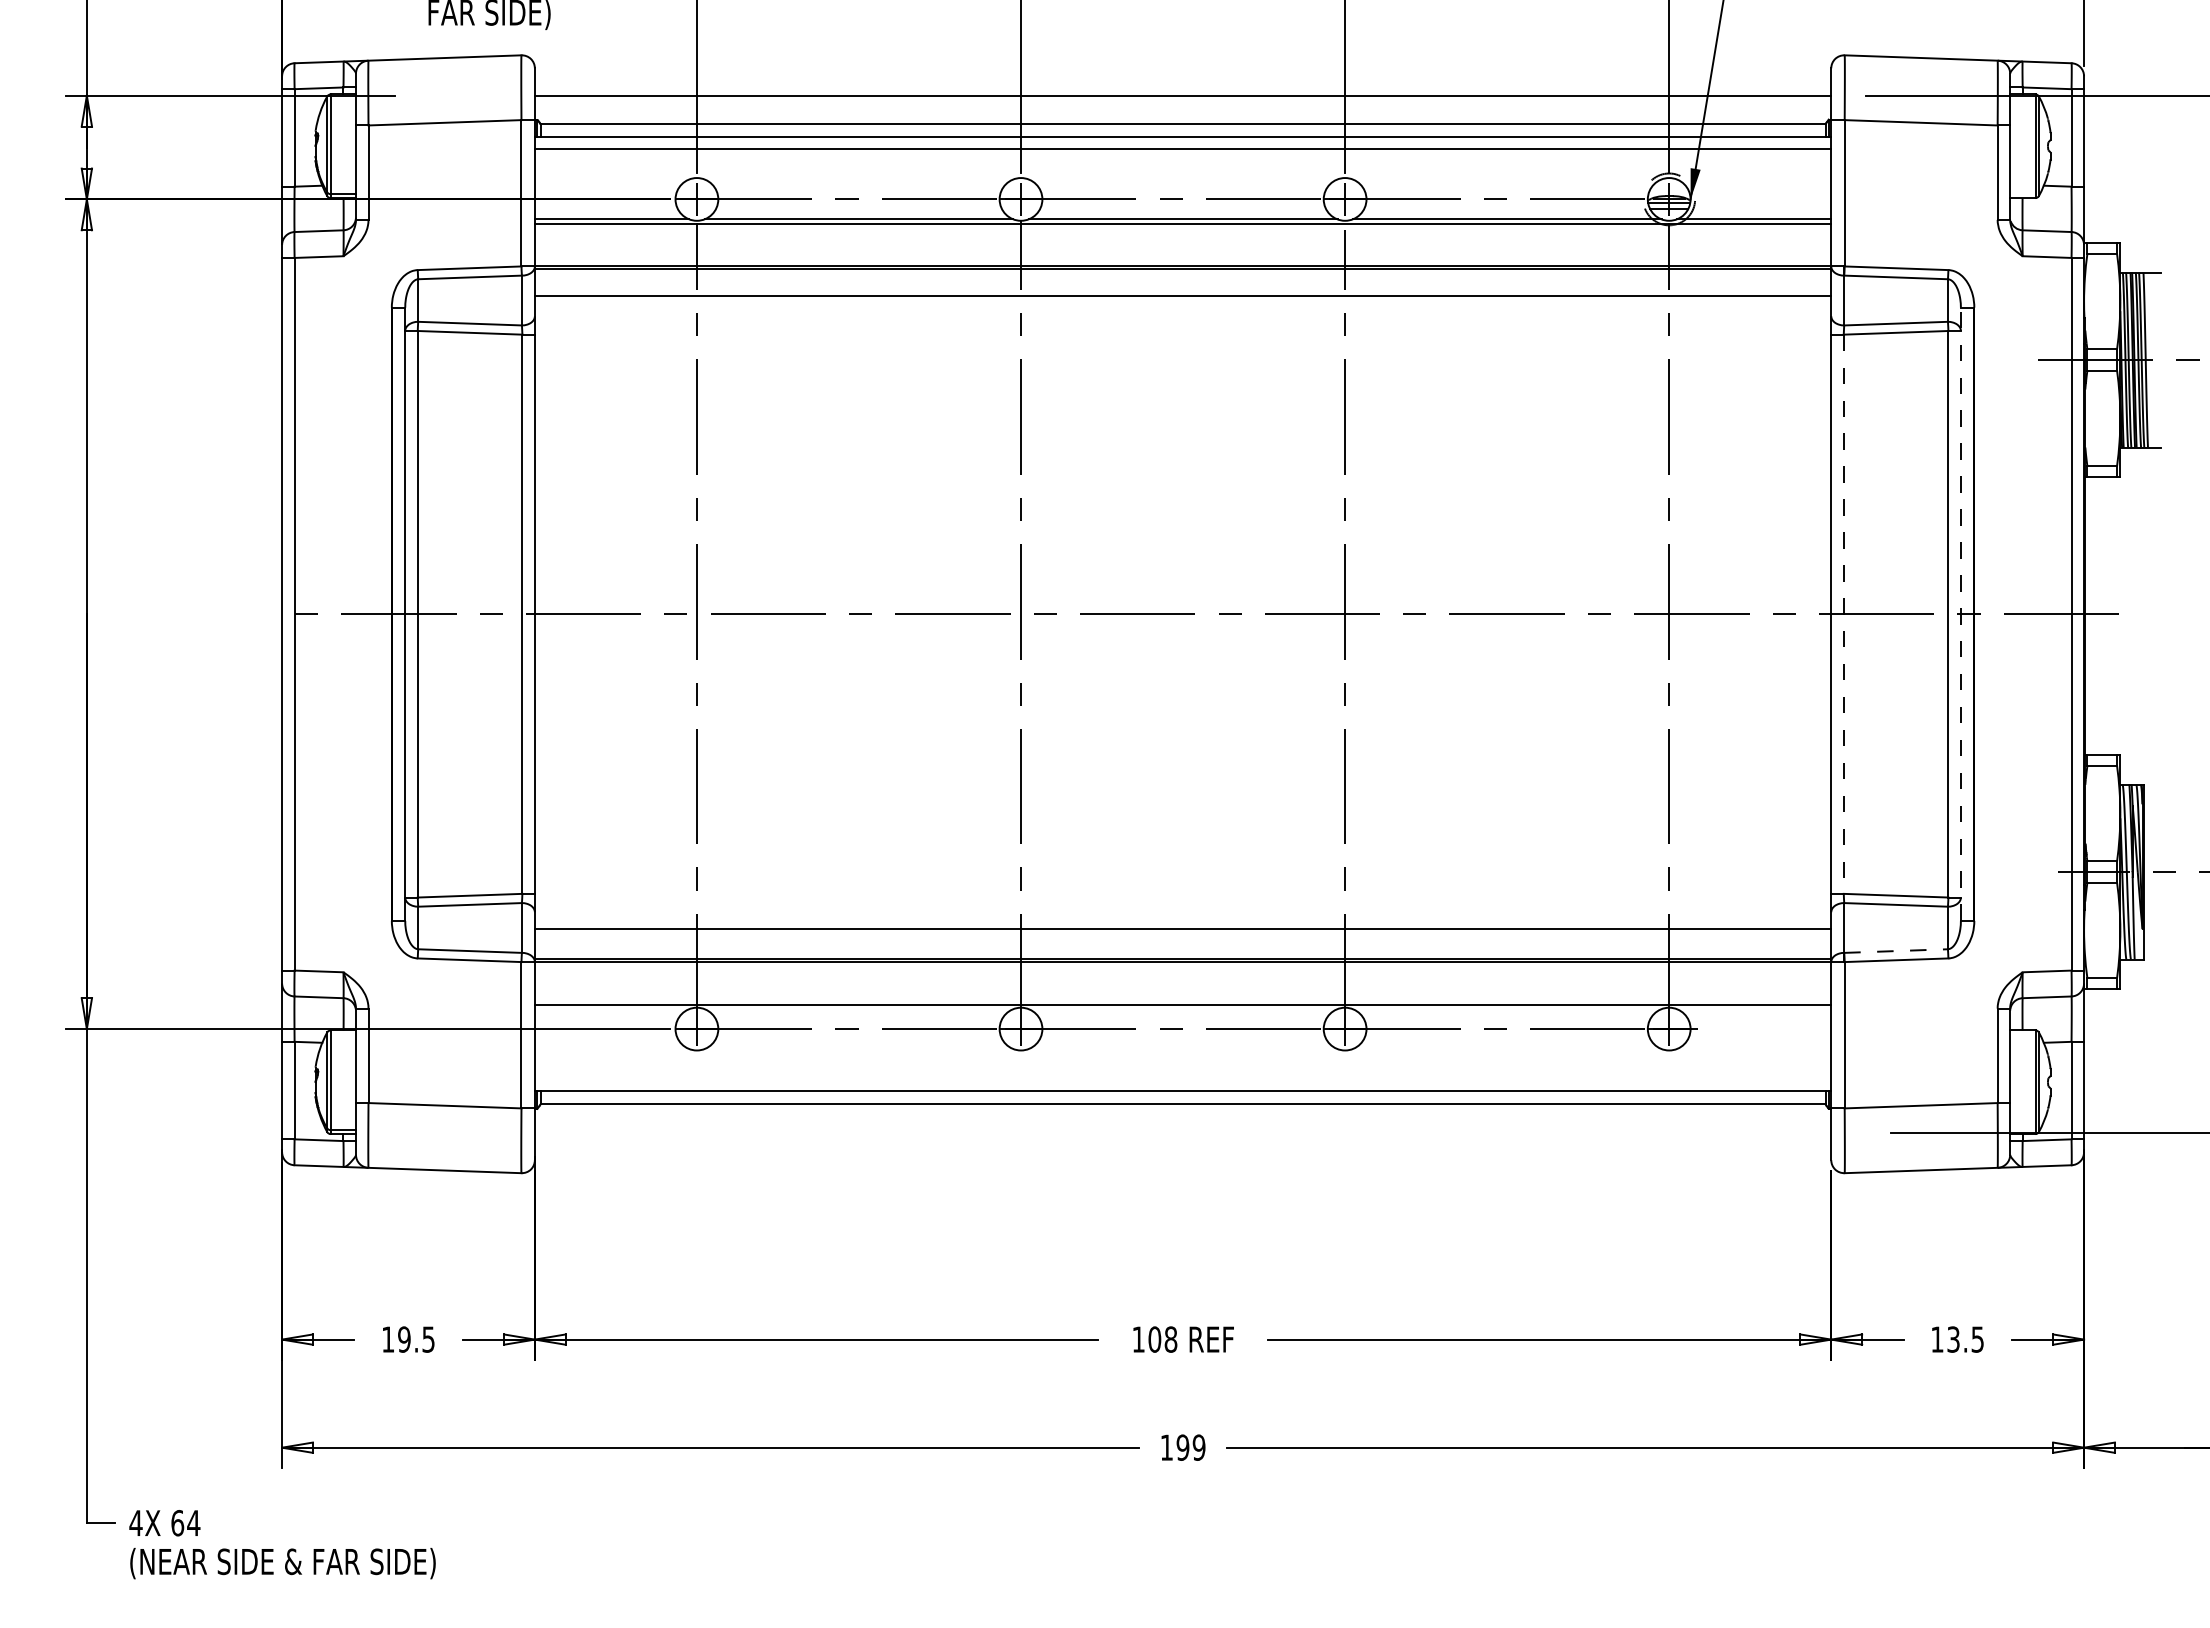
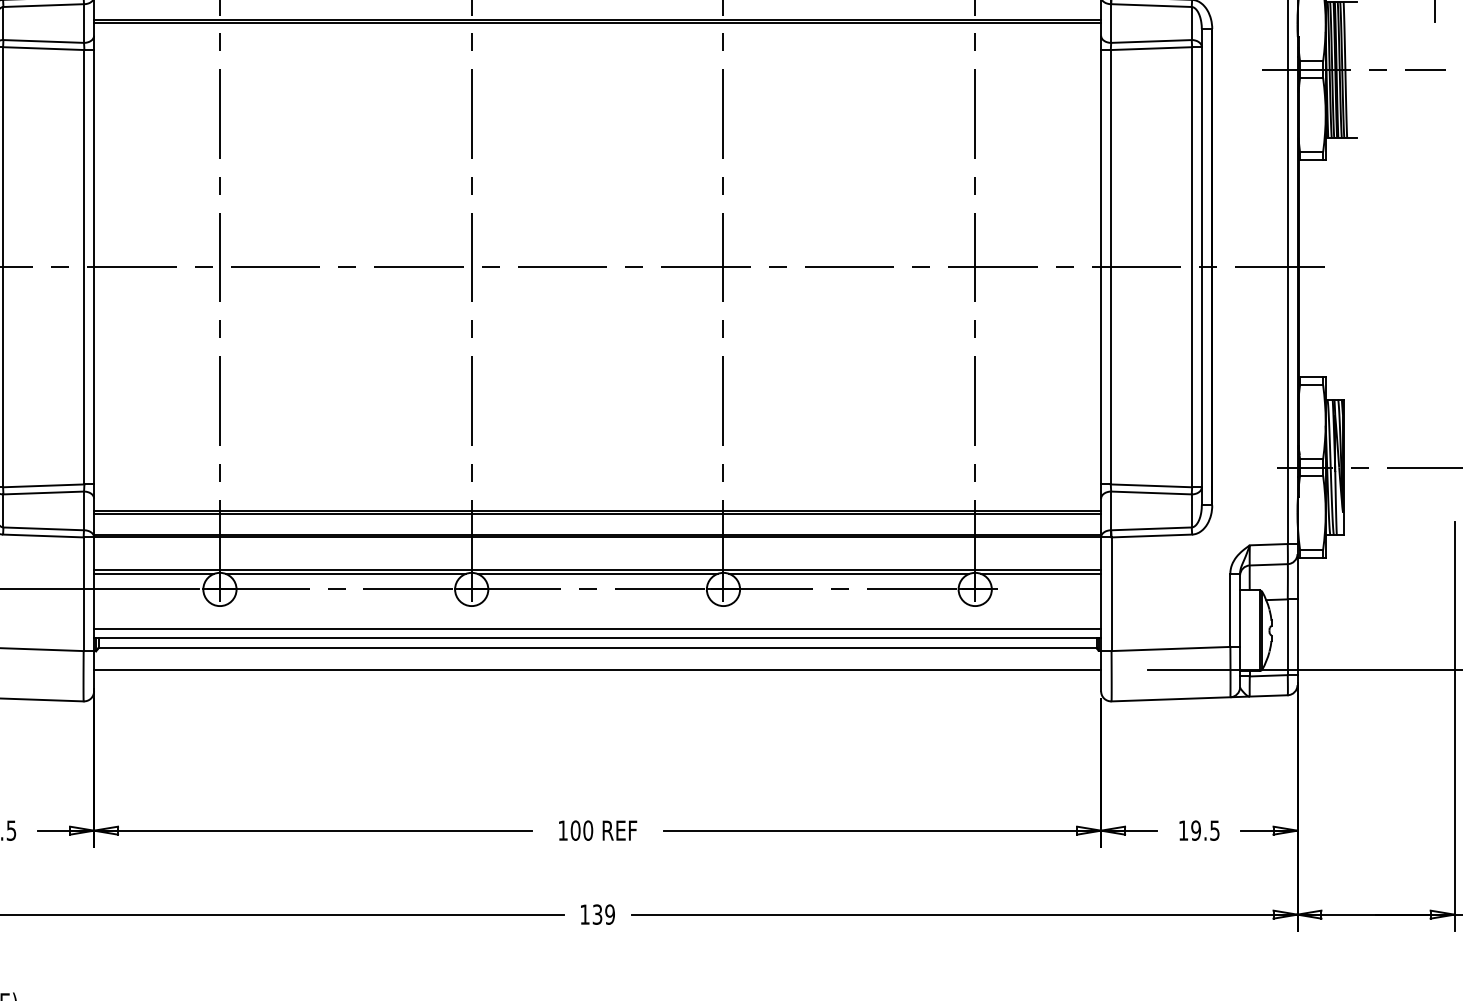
line: (1182, 299) -> (597, 22), added
line: (1843, 614) -> (1110, 267), dashed -> solid
line: (1960, 614) -> (1201, 267), dashed -> solid
line: (1182, 932) -> (597, 514), added
line: (1896, 951) -> (1151, 529), dashed -> solid
line: (611, 1009) -> (153, 574), added
line: (858, 1009) -> (345, 574), added
line: (1182, 1009) -> (597, 574), added
line: (1506, 1009) -> (848, 574), added
line: (1753, 1009) -> (1040, 574), added
line: (1182, 1079) -> (597, 628), added
line: (1182, 1132) -> (597, 669), added
text: (1170, 1339) -> (587, 830), 108 -> 100
text: (1953, 1339) -> (1196, 830), 13.5 -> 19.5
text: (1182, 1447) -> (597, 914), 199 -> 139

